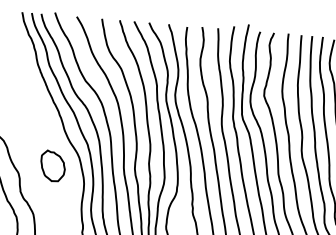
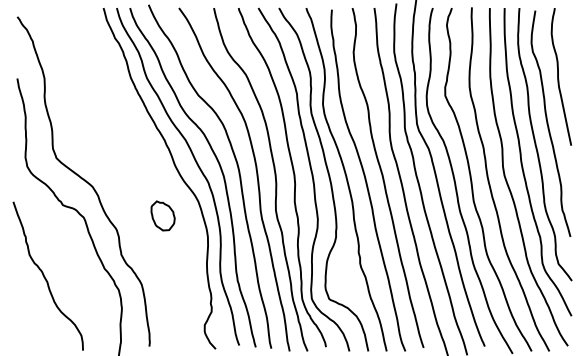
part: (52, 165) -> (162, 215), size x0.7

